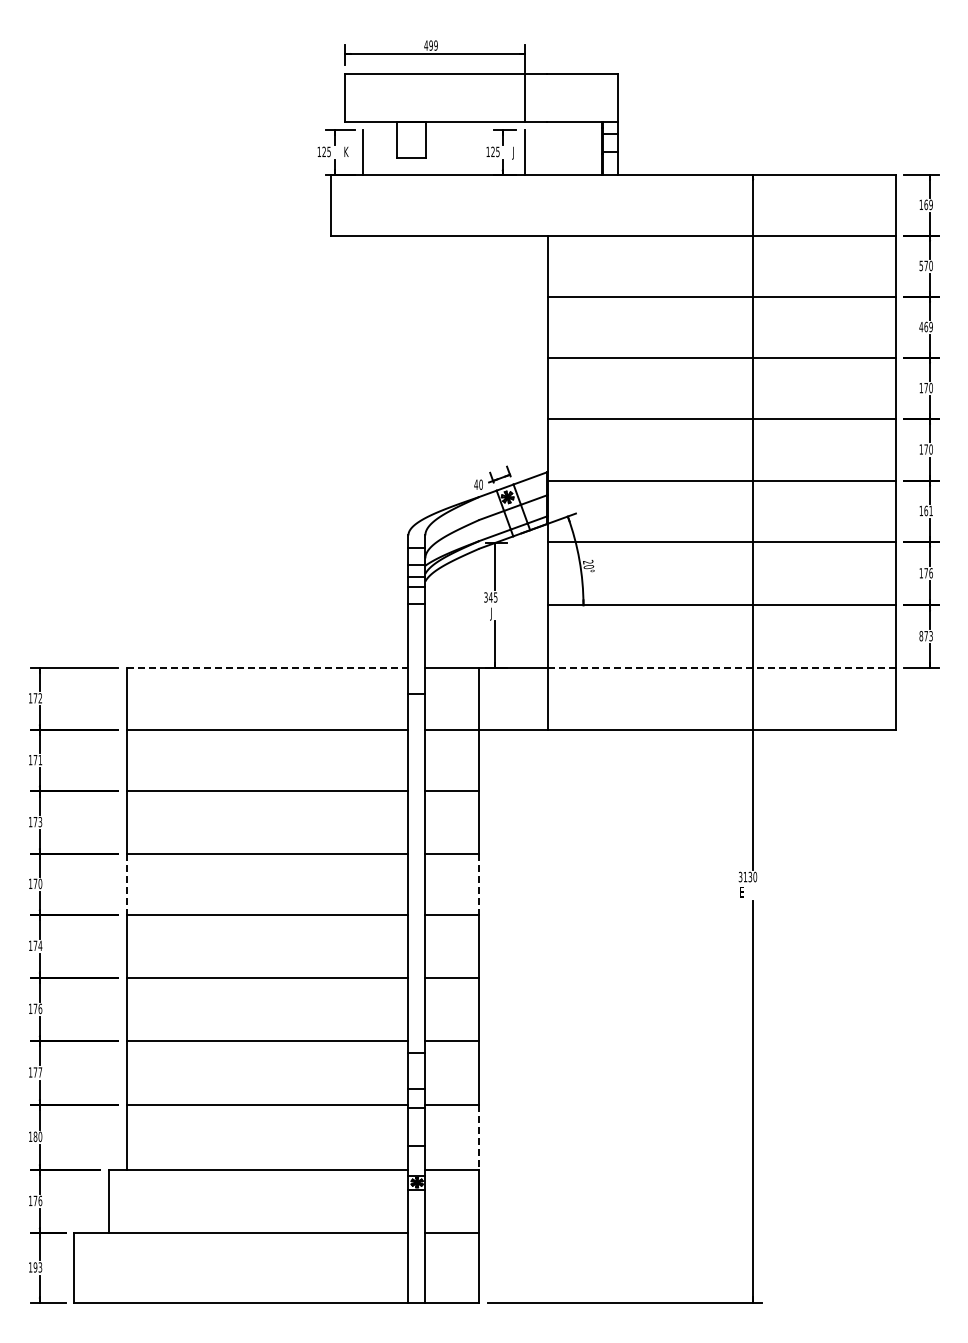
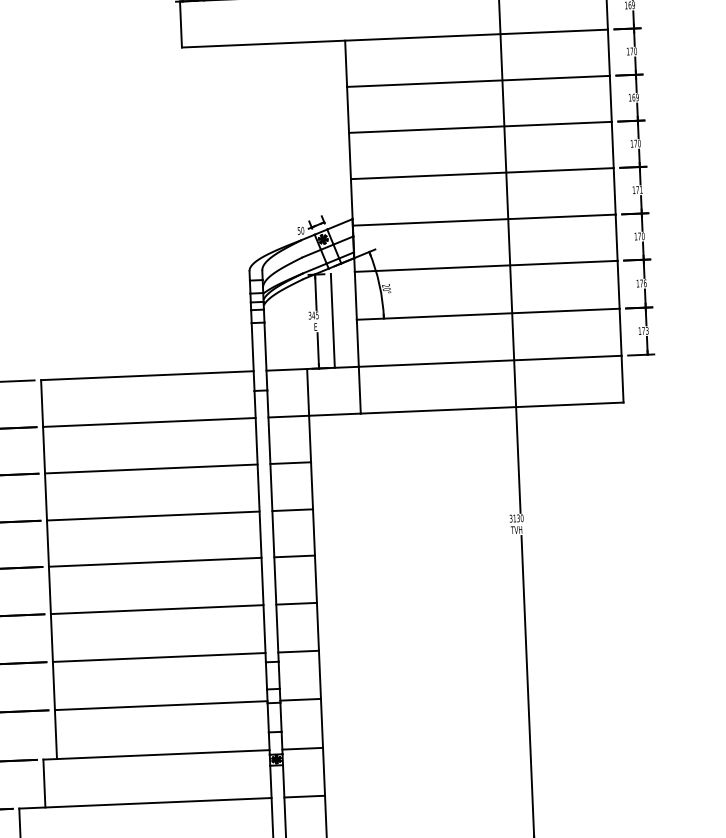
text: (920, 265) -> (627, 51), 570 -> 170
text: (921, 327) -> (630, 98), 469 -> 169
text: (930, 449) -> (640, 189), 170 -> 171
text: (476, 484) -> (299, 230), 40 -> 50
text: (928, 510) -> (641, 236), 161 -> 170
line: (515, 605) -> (332, 320), added
text: (492, 613) -> (315, 327), J -> E
text: (921, 636) -> (640, 331), 873 -> 173
line: (267, 667) -> (147, 375), dashed -> solid
line: (721, 667) -> (490, 361), dashed -> solid
line: (126, 884) -> (47, 543), dashed -> solid
line: (479, 884) -> (314, 532), dashed -> solid
text: (746, 892) -> (516, 530), E -> TVH
line: (479, 1137) -> (322, 723), dashed -> solid

